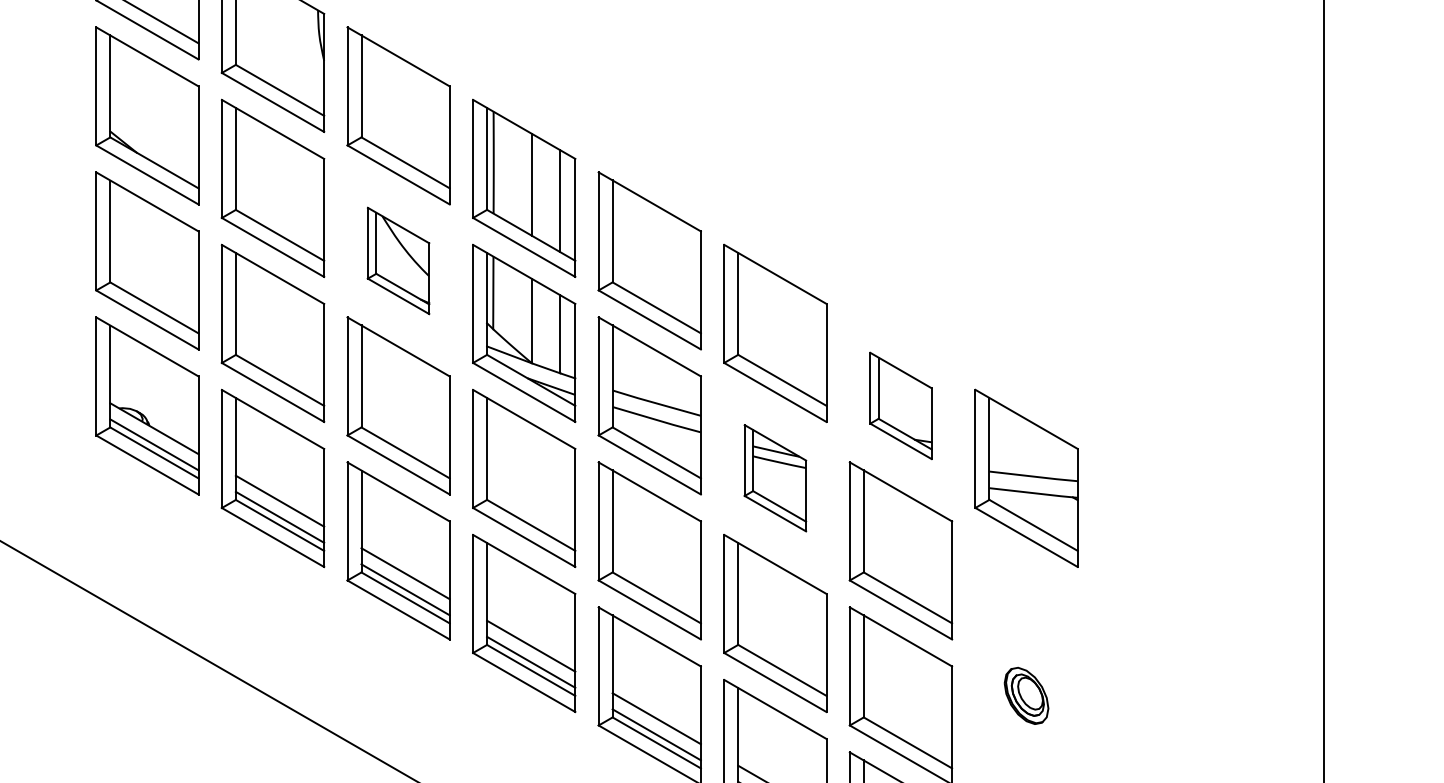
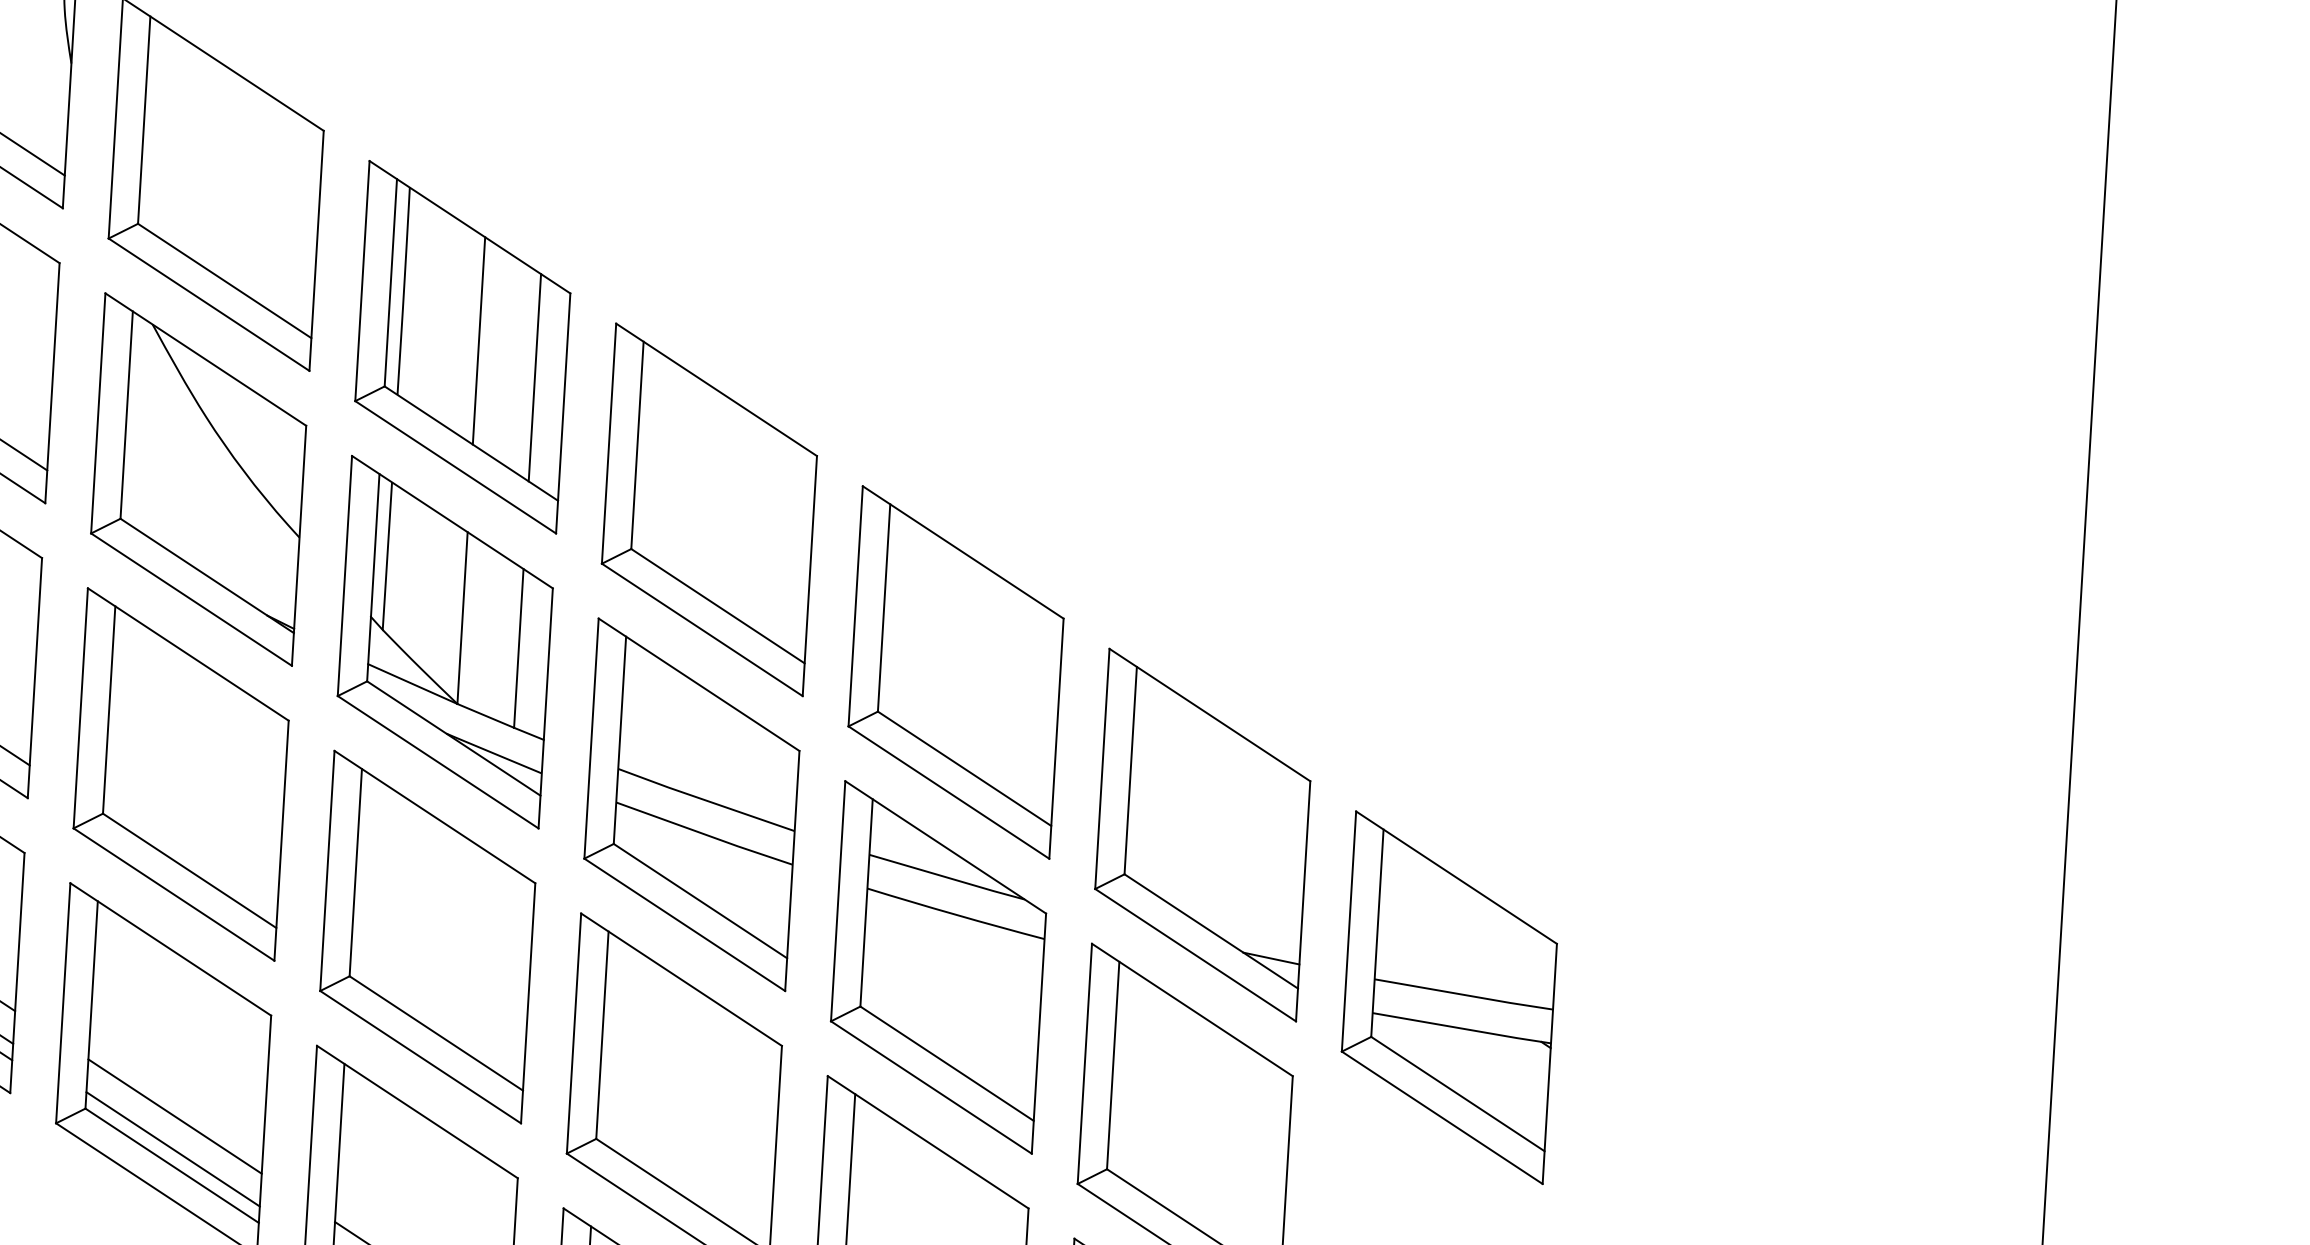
part: (398, 260) -> (198, 478), size x1.67
part: (900, 405) -> (1201, 834), size x1.67
part: (775, 477) -> (938, 965), size x1.67

